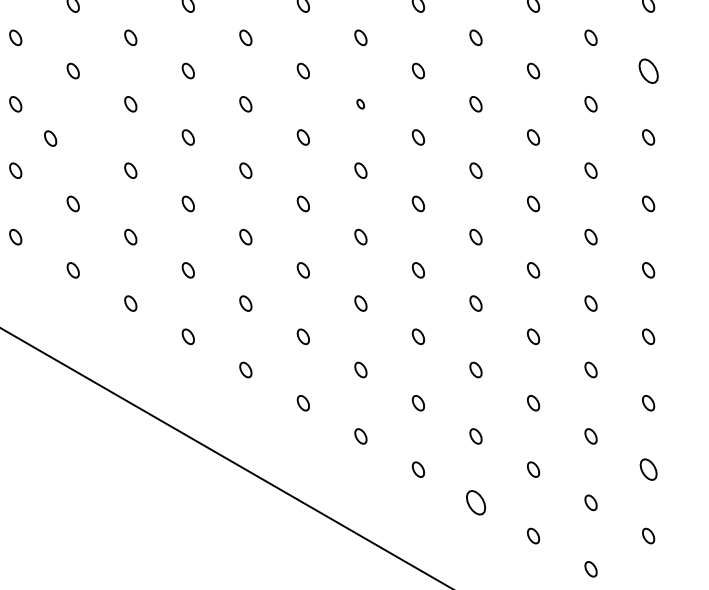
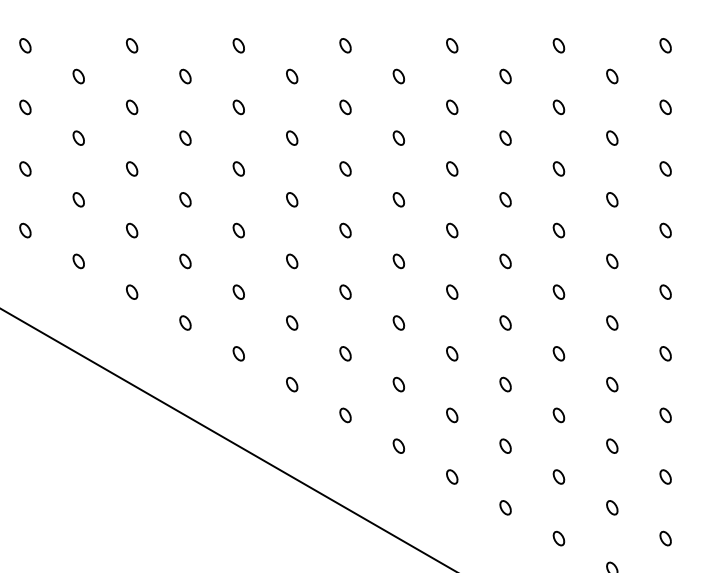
part: (648, 70) -> (665, 106), size x0.62
part: (360, 103) -> (398, 137), size x1.67
part: (51, 138) -> (132, 168), moved
part: (648, 469) -> (665, 476), size x0.71
part: (475, 502) -> (505, 507), size x0.62

